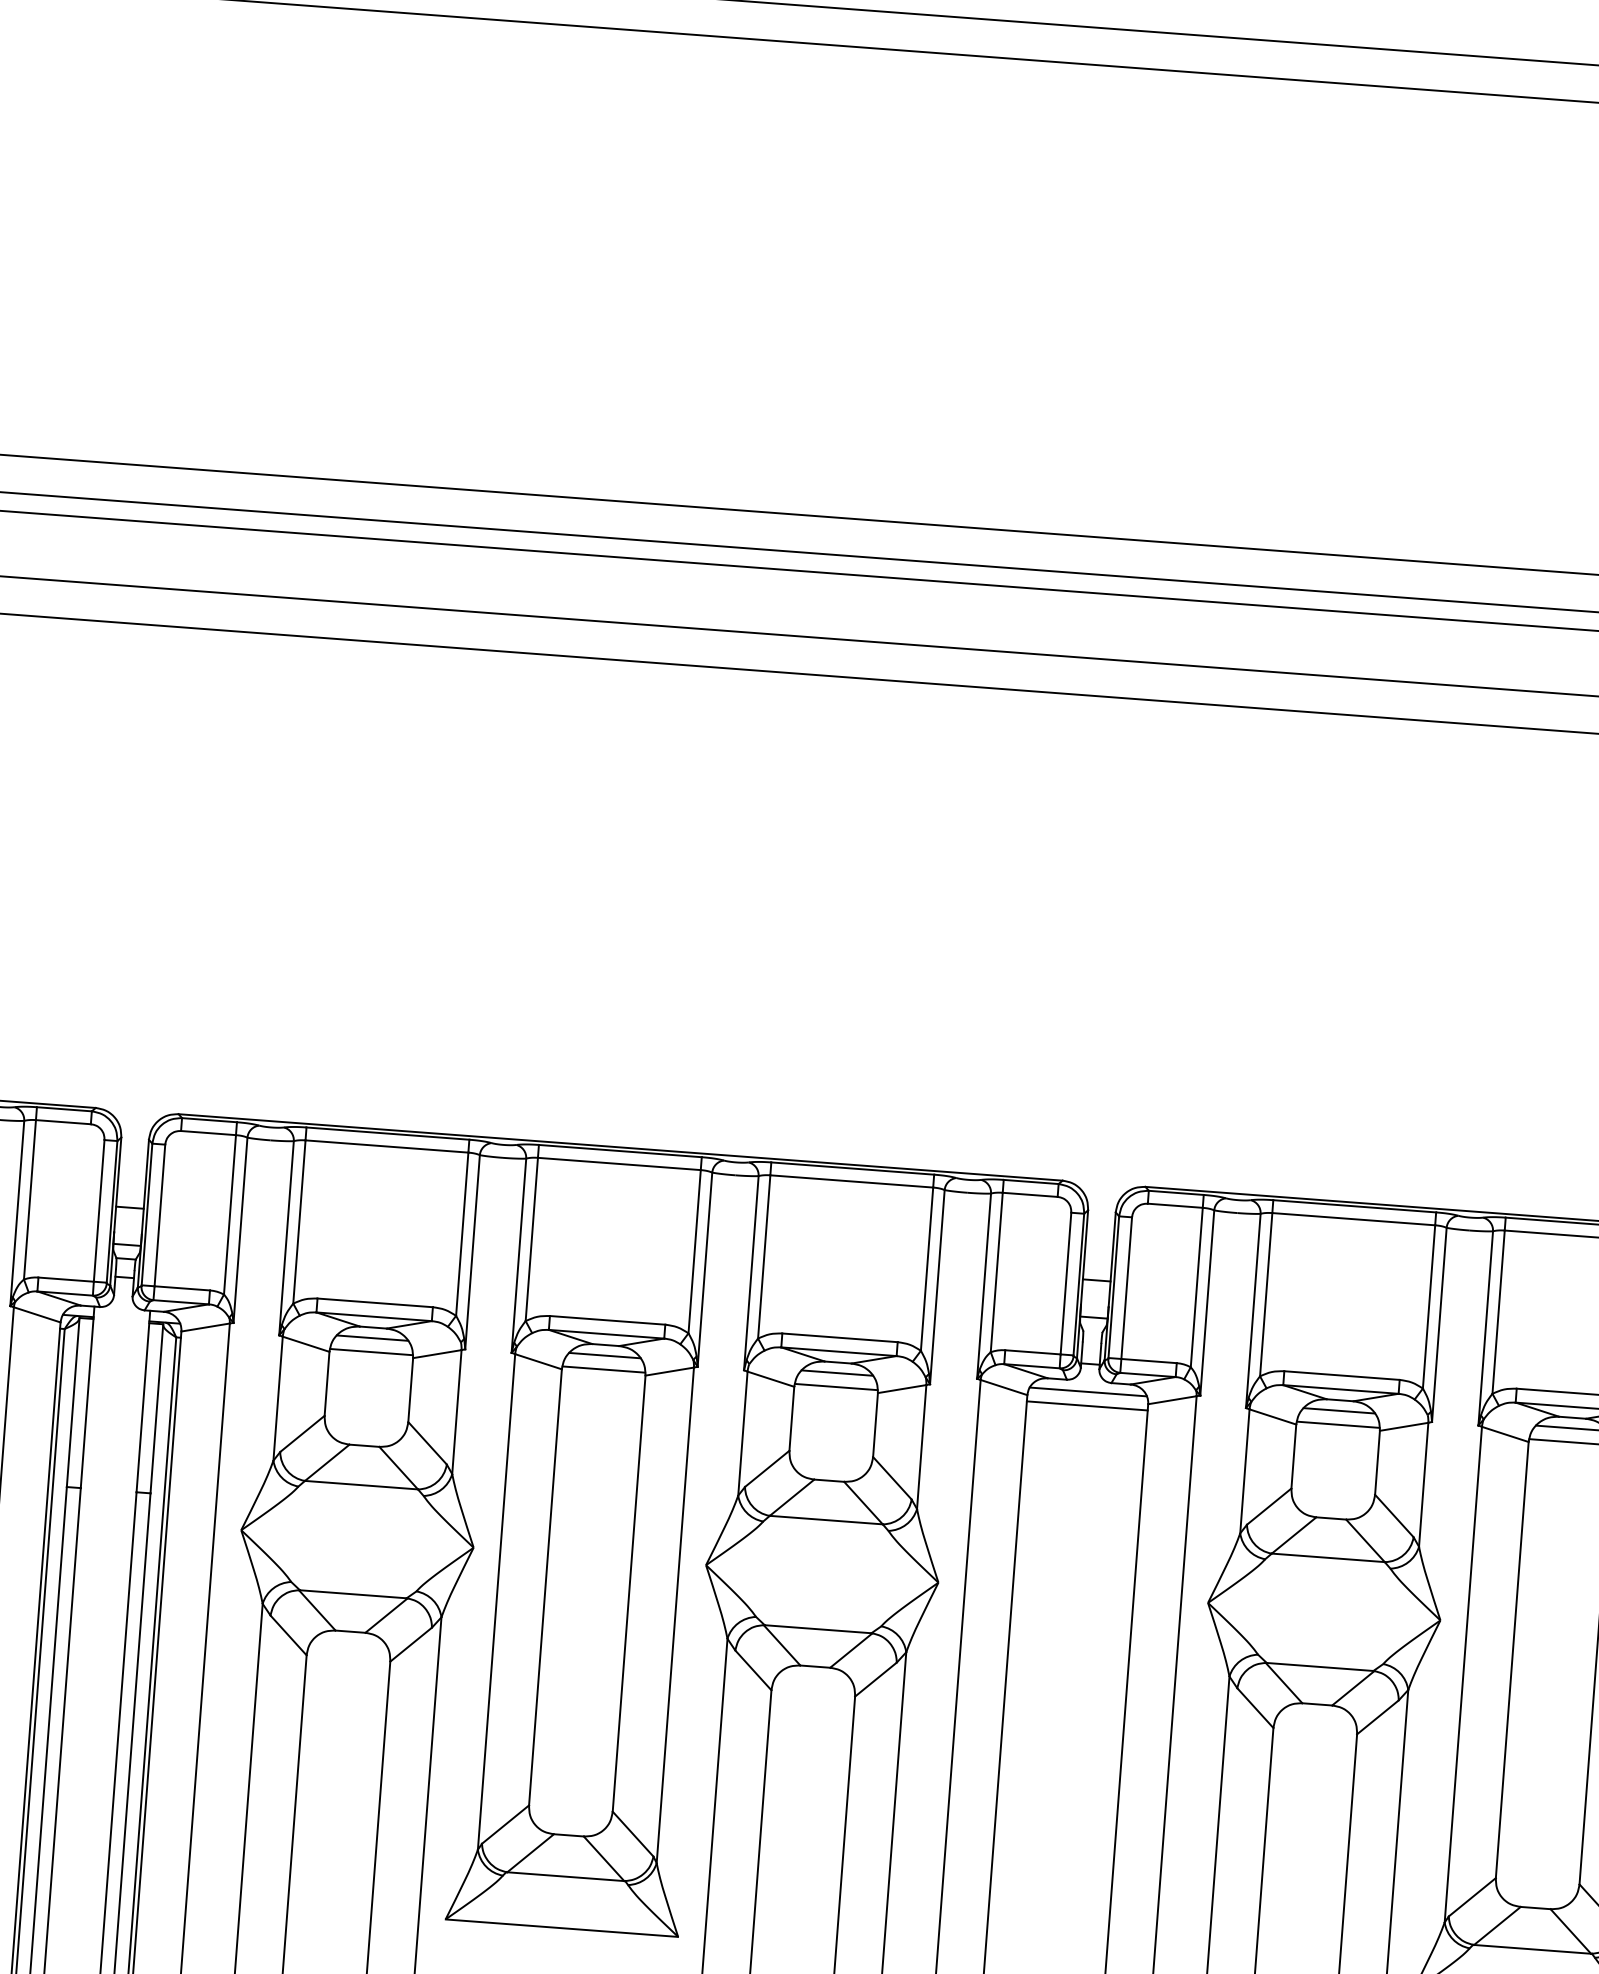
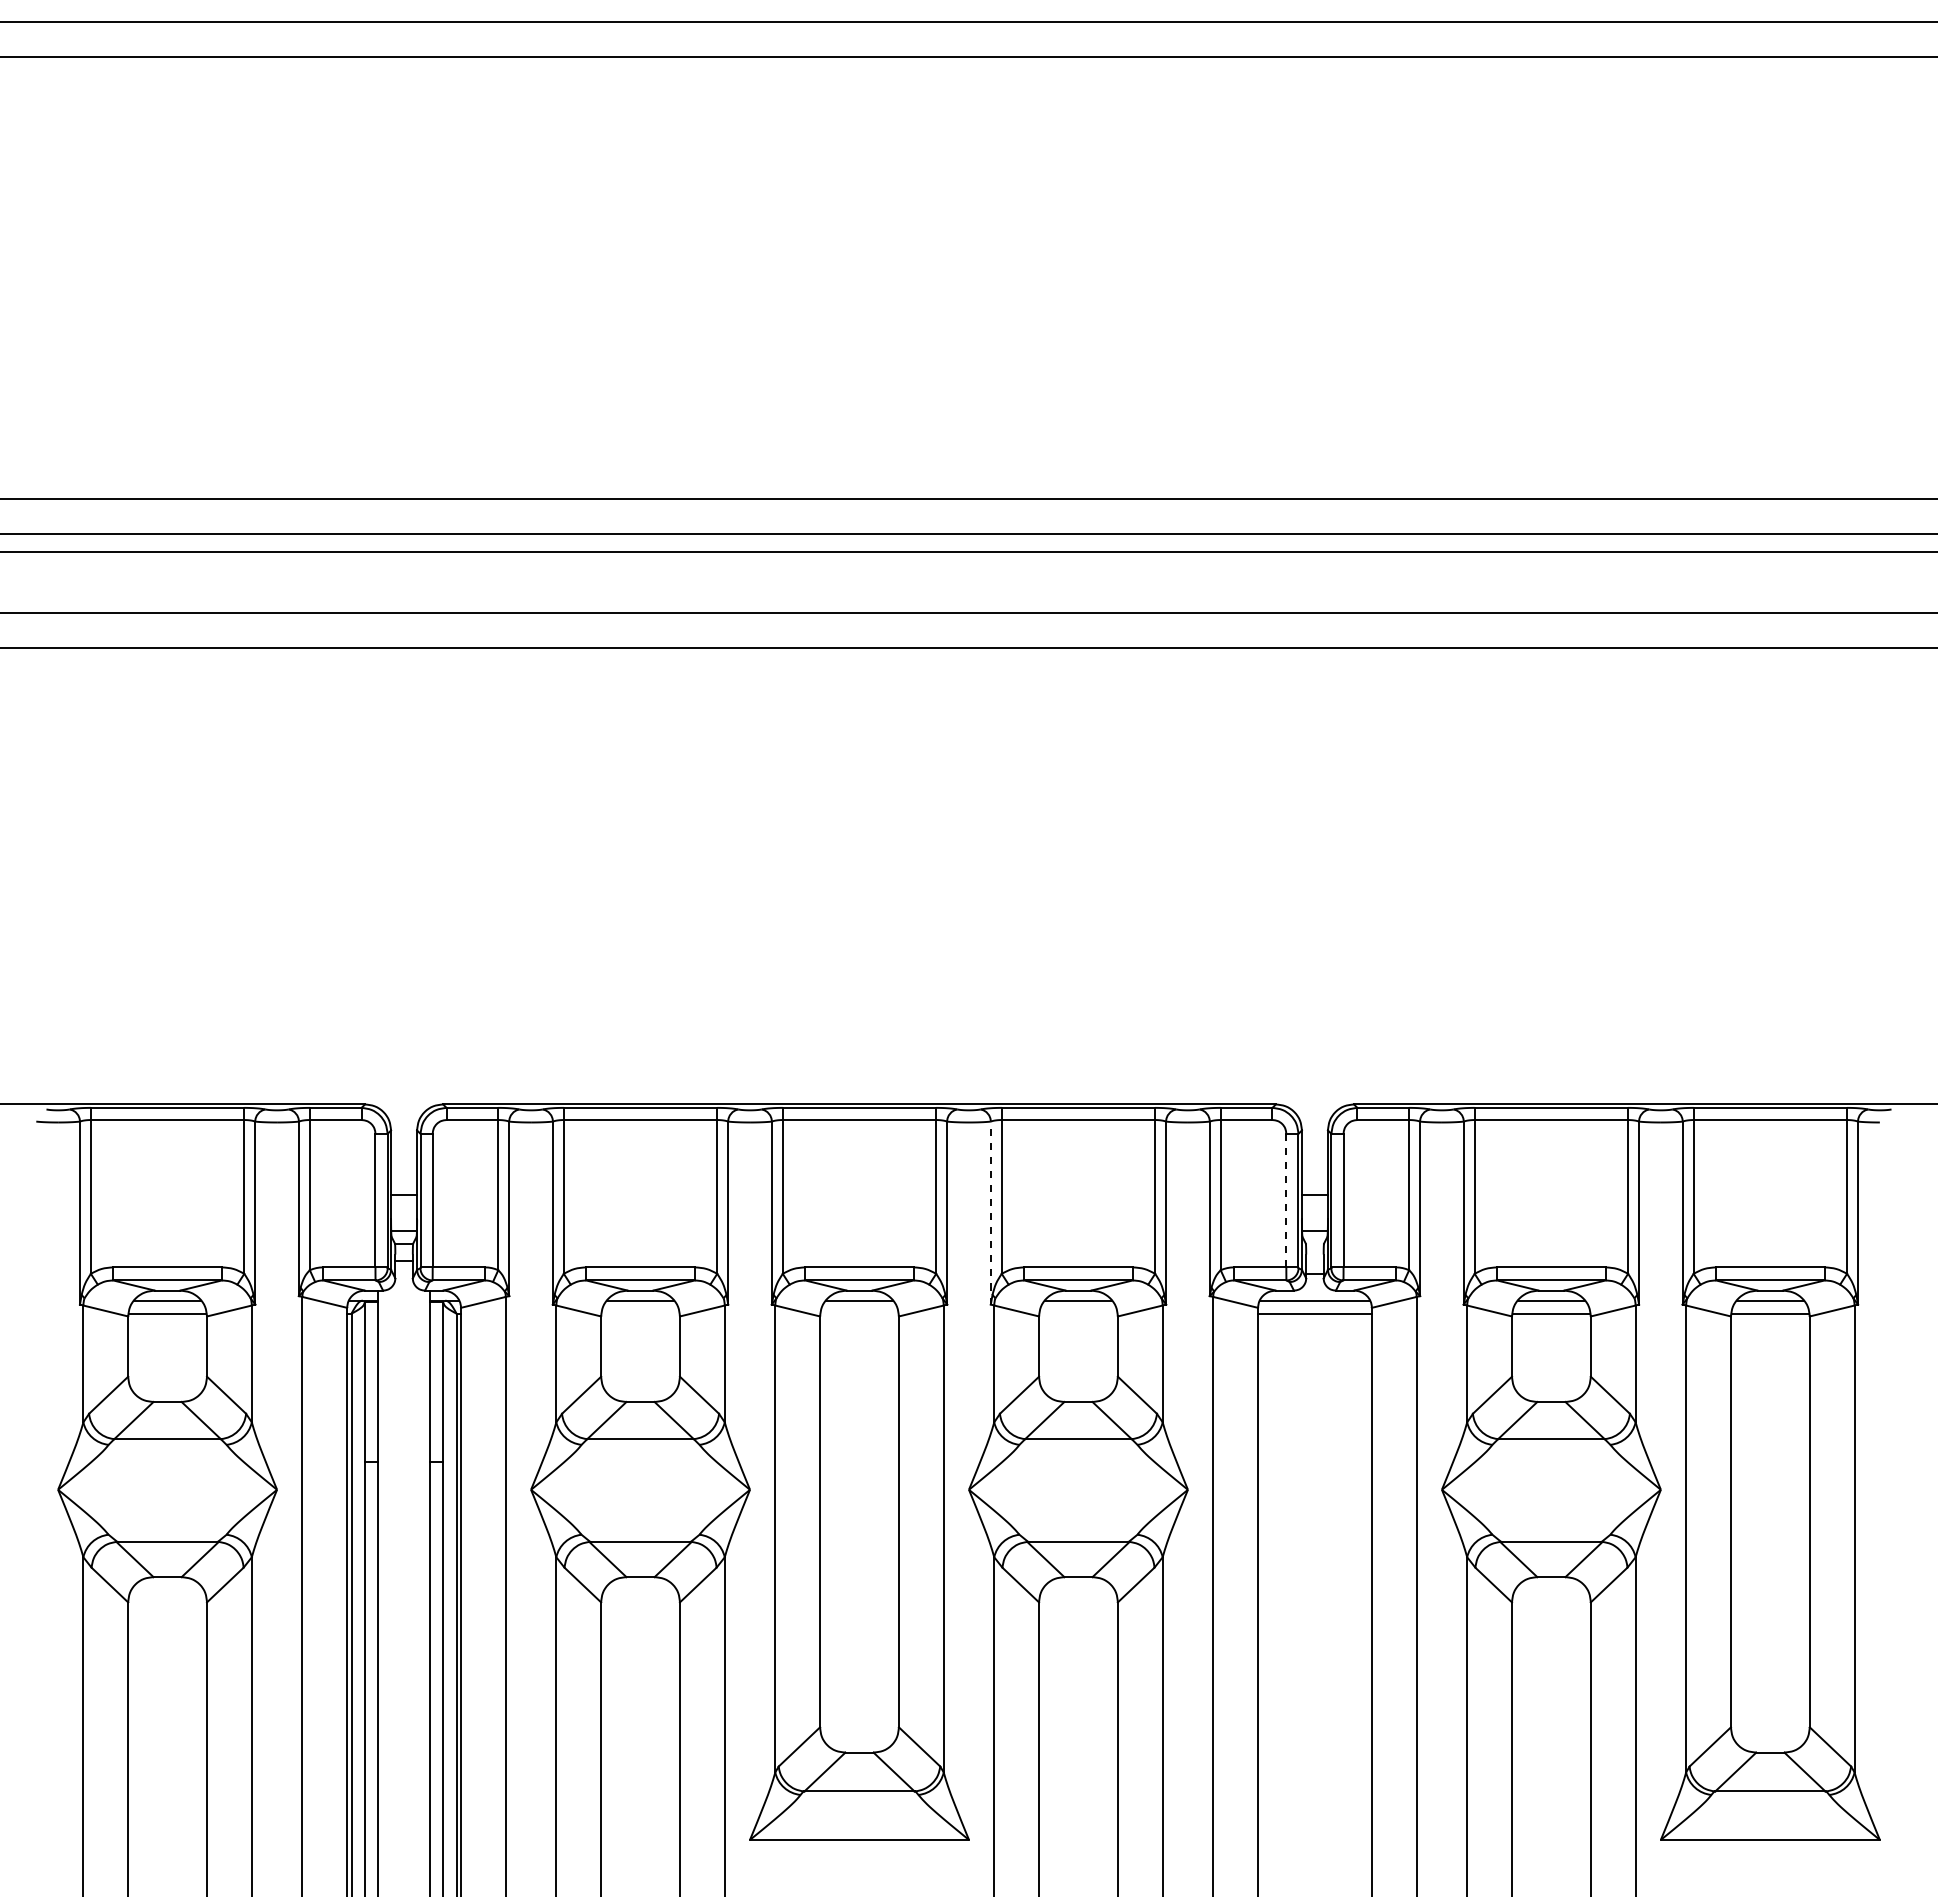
line: (751, 1272) -> (990, 1212), solid -> dashed
line: (1066, 1283) -> (1286, 1200), solid -> dashed
line: (371, 1351) -> (640, 1313), removed
line: (603, 1369) -> (859, 1313), removed
line: (836, 1386) -> (1078, 1313), removed

